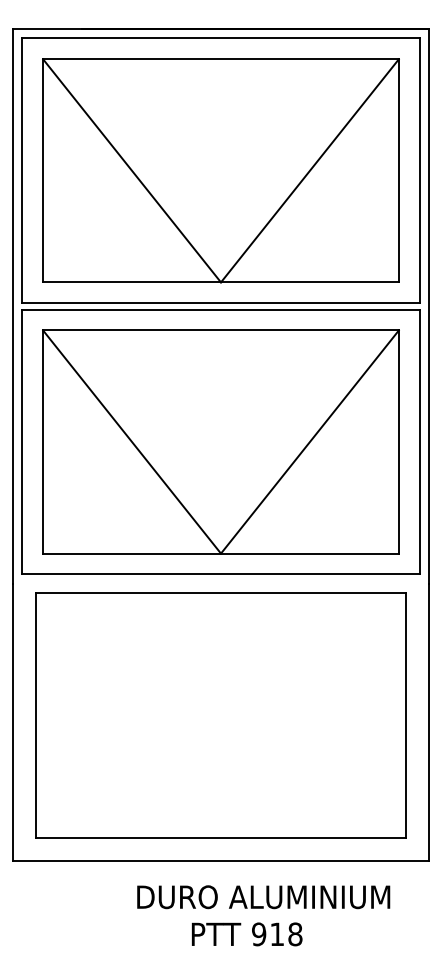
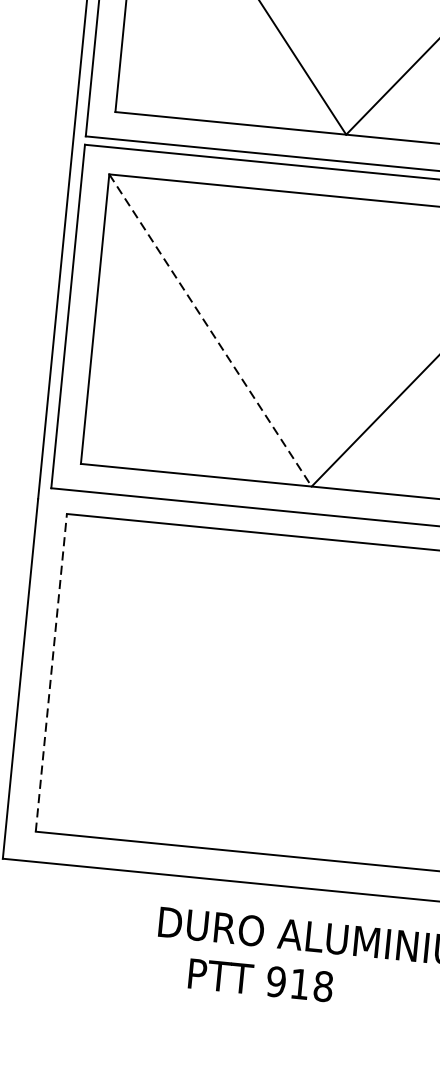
line: (132, 442) -> (211, 331), solid -> dashed
line: (36, 714) -> (51, 671), solid -> dashed
text: (247, 934) -> (261, 980), moved

